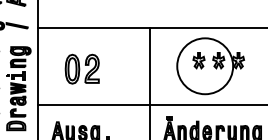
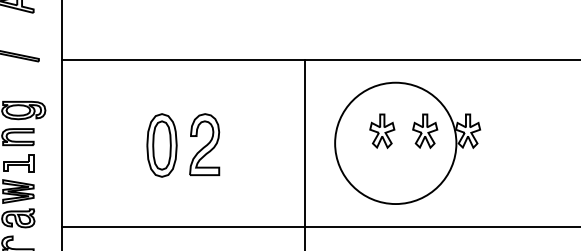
part: (210, 66) -> (407, 143), moved
part: (81, 68) -> (181, 143), moved

